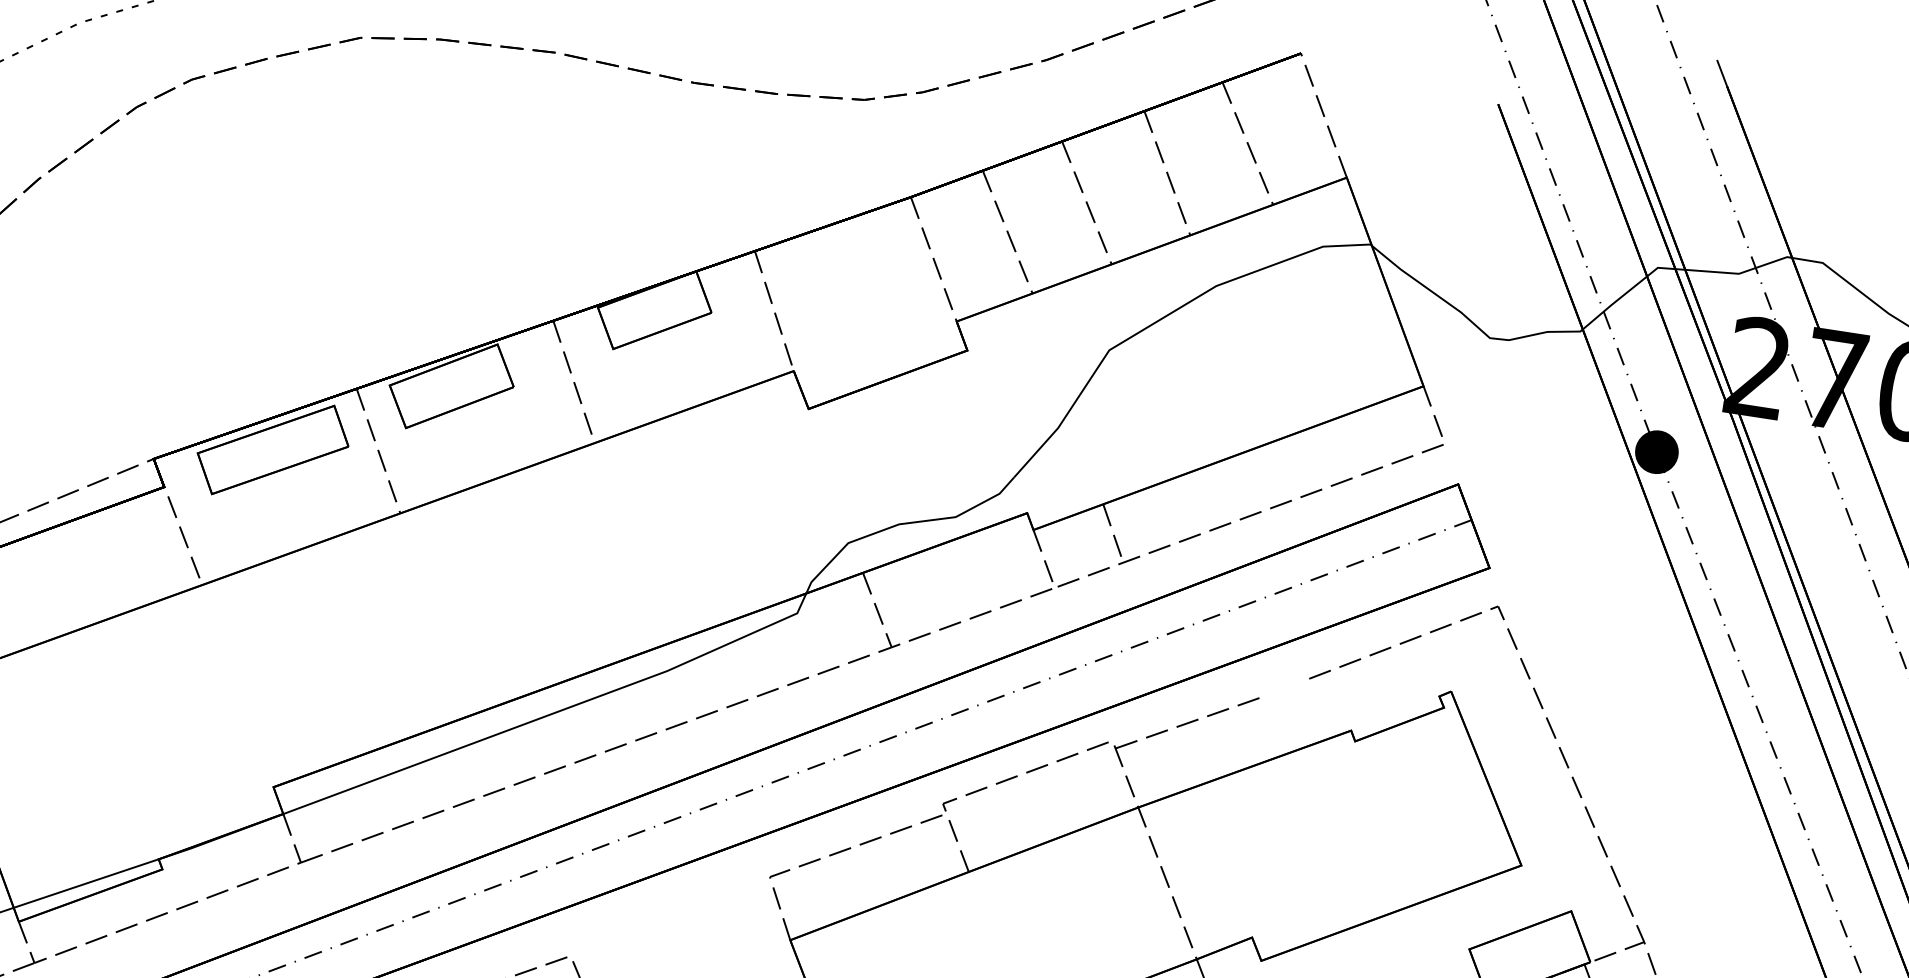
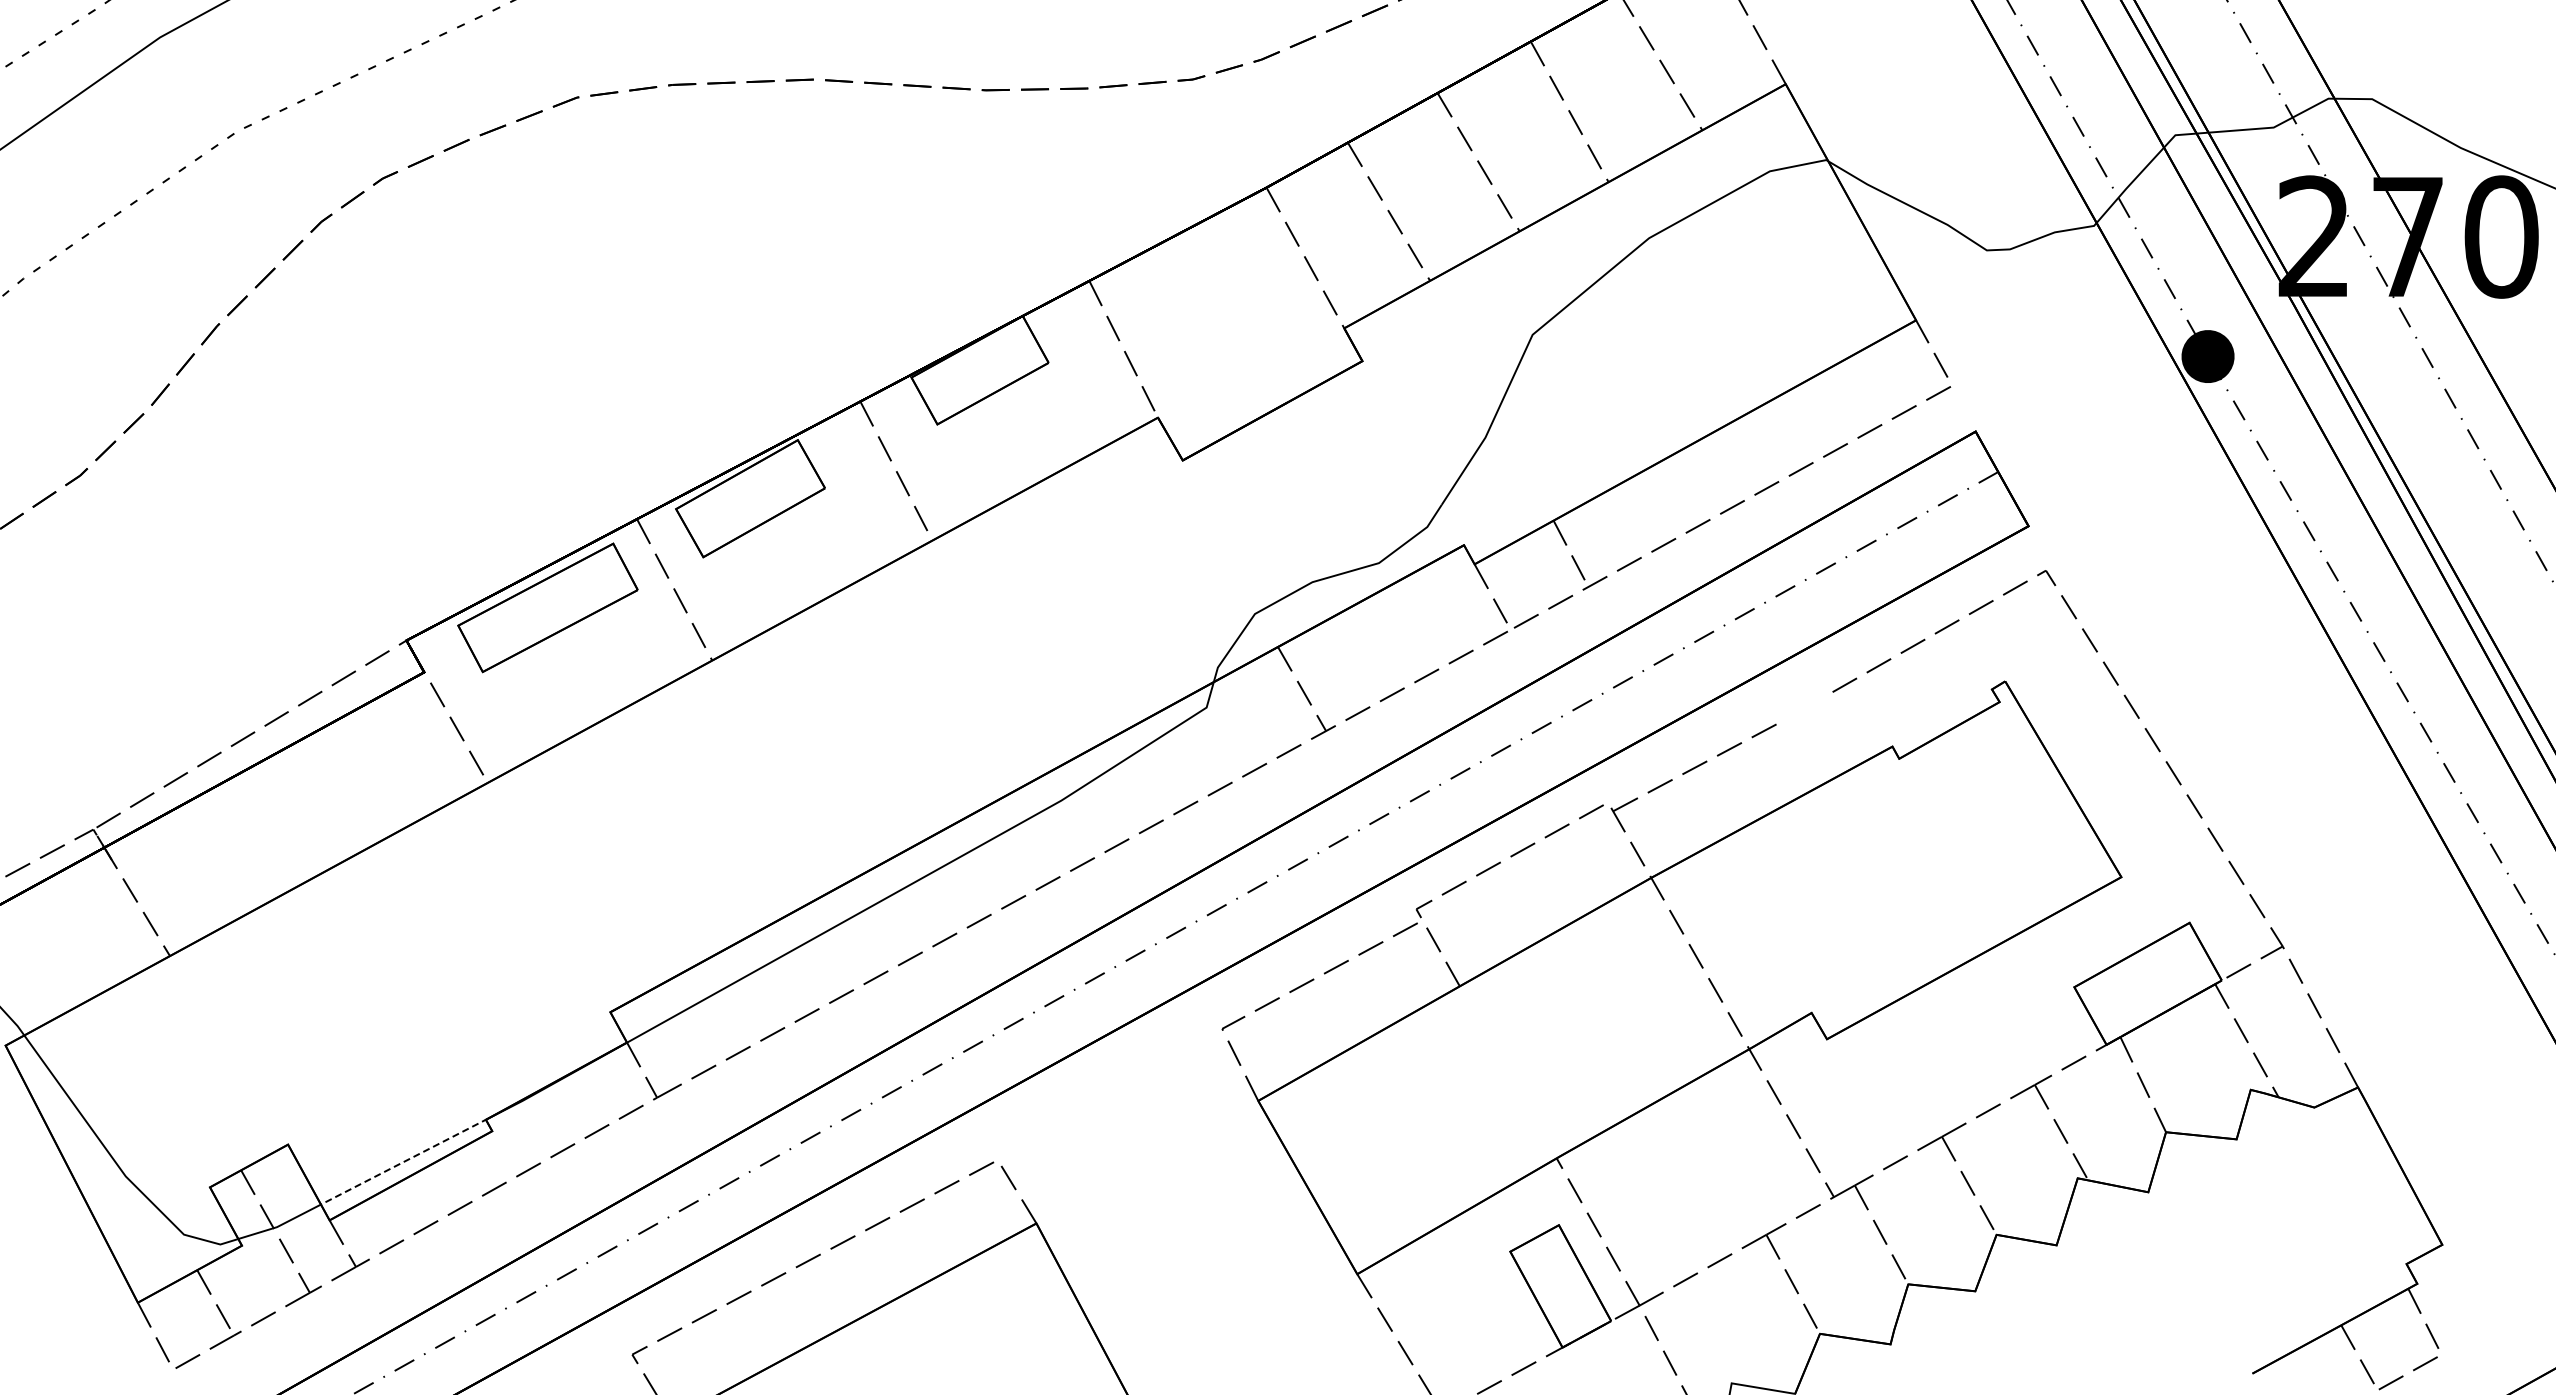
line: (87, 883) -> (404, 1161), solid -> dashed

